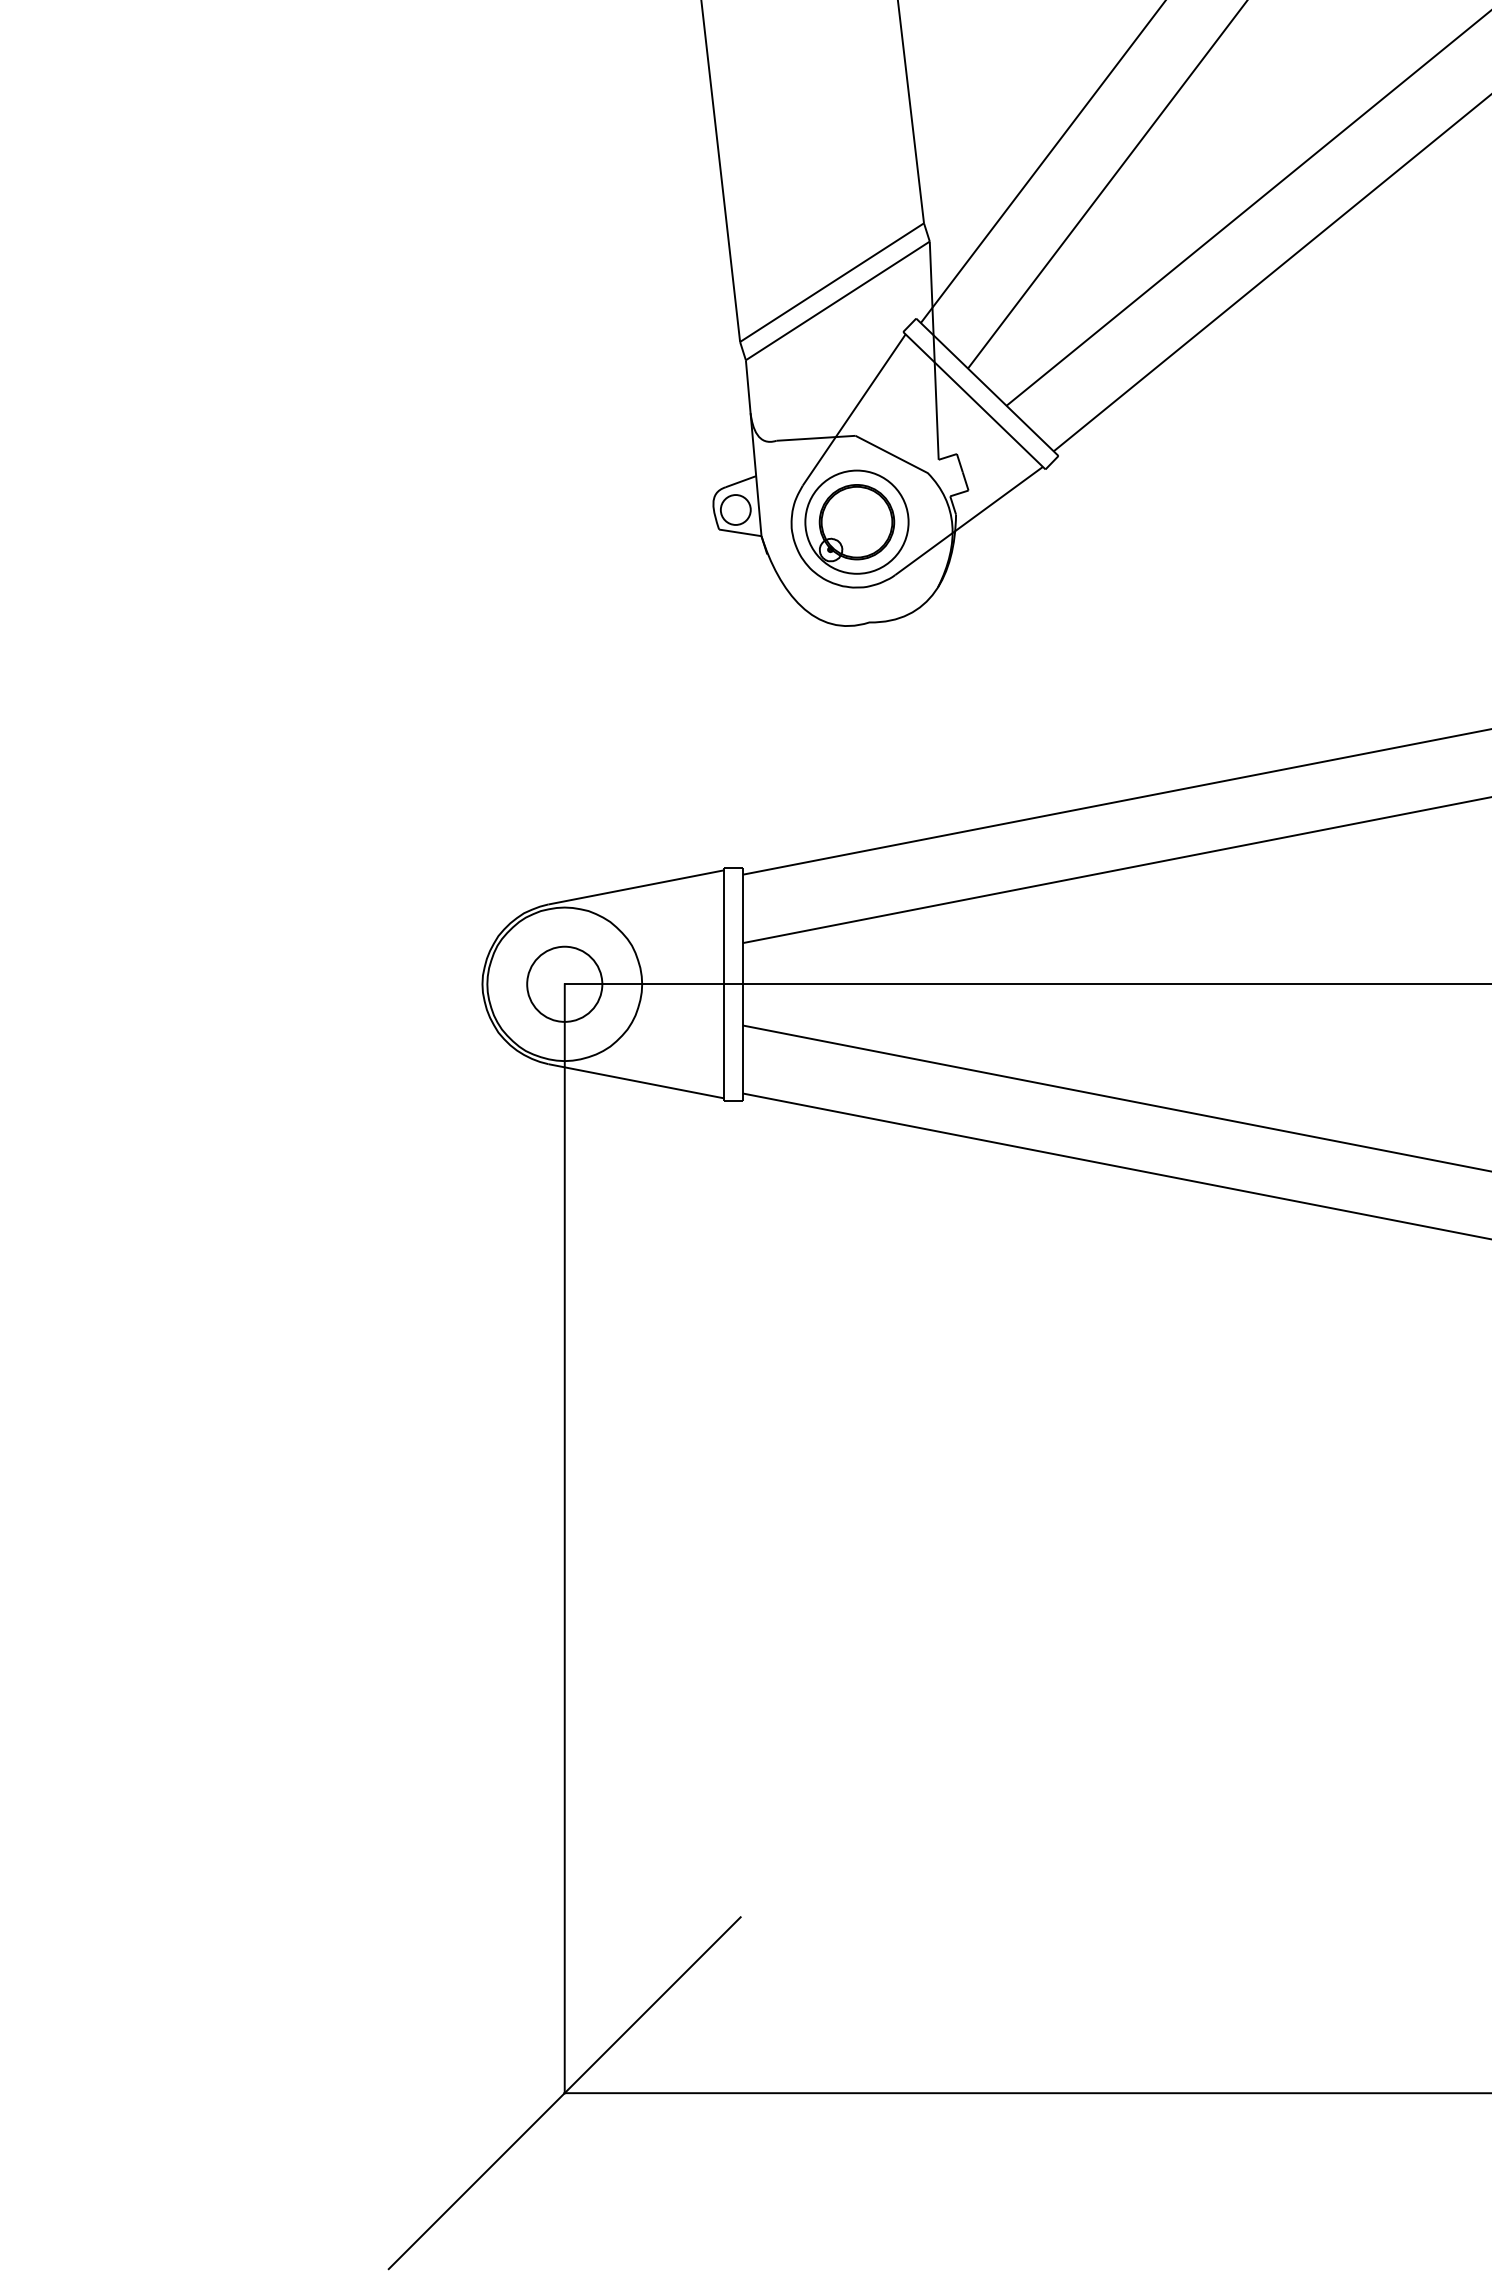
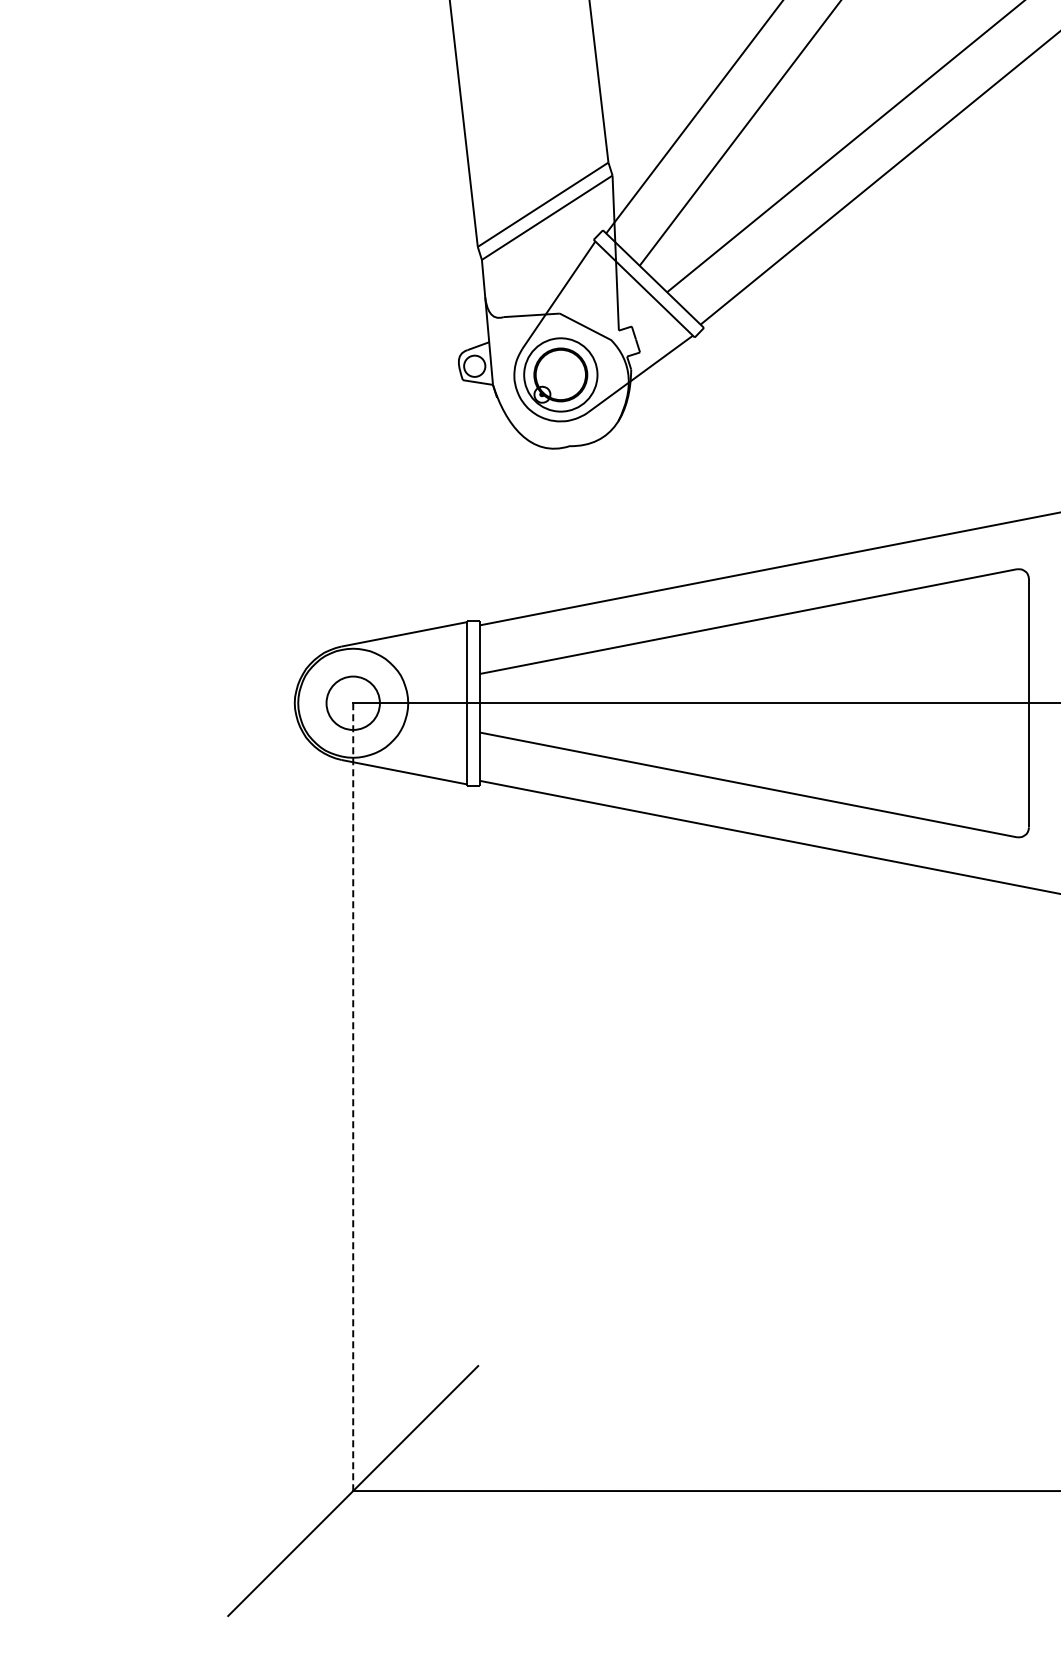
line: (565, 1539) -> (353, 1097), solid -> dashed

